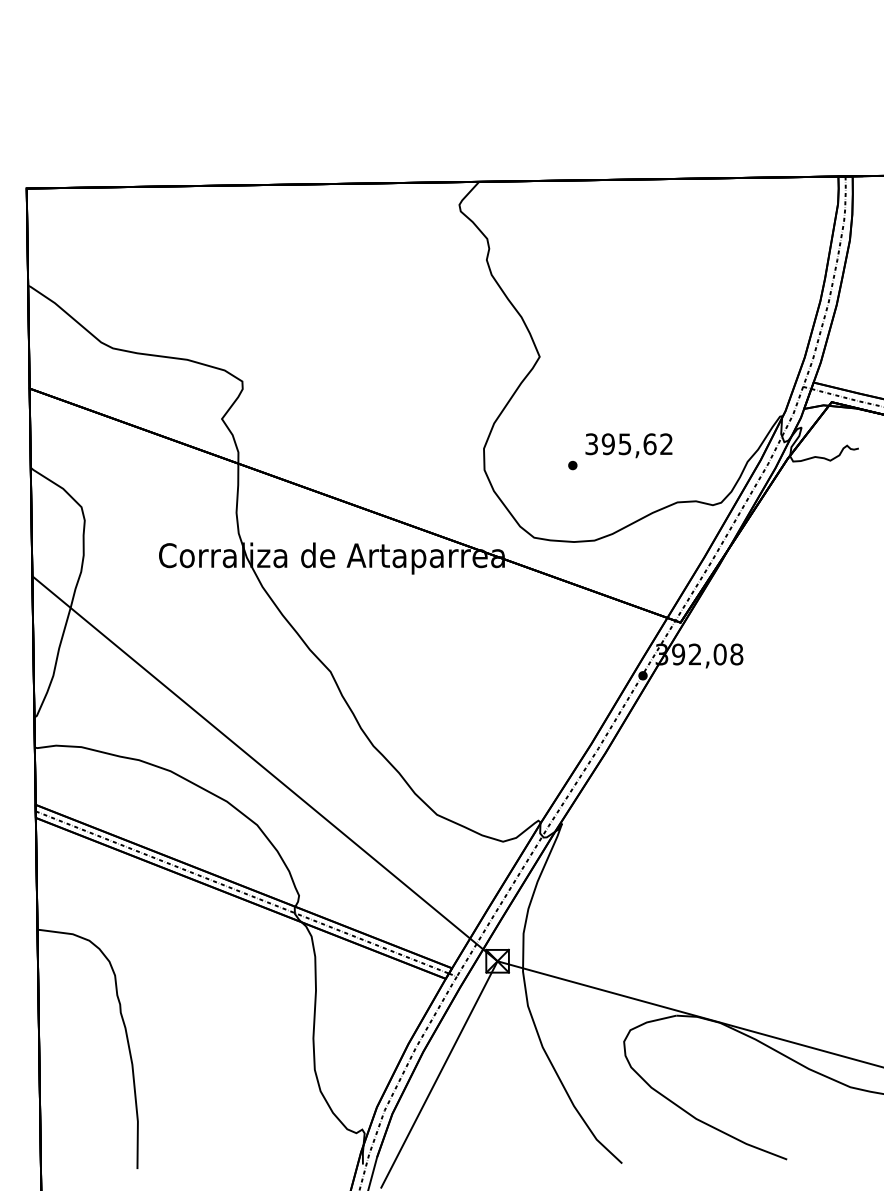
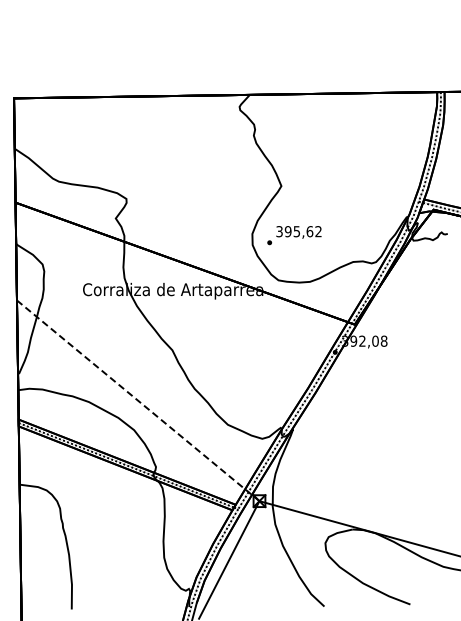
text: (620, 451) -> (294, 235), moved
line: (265, 770) -> (138, 401), solid -> dashed

